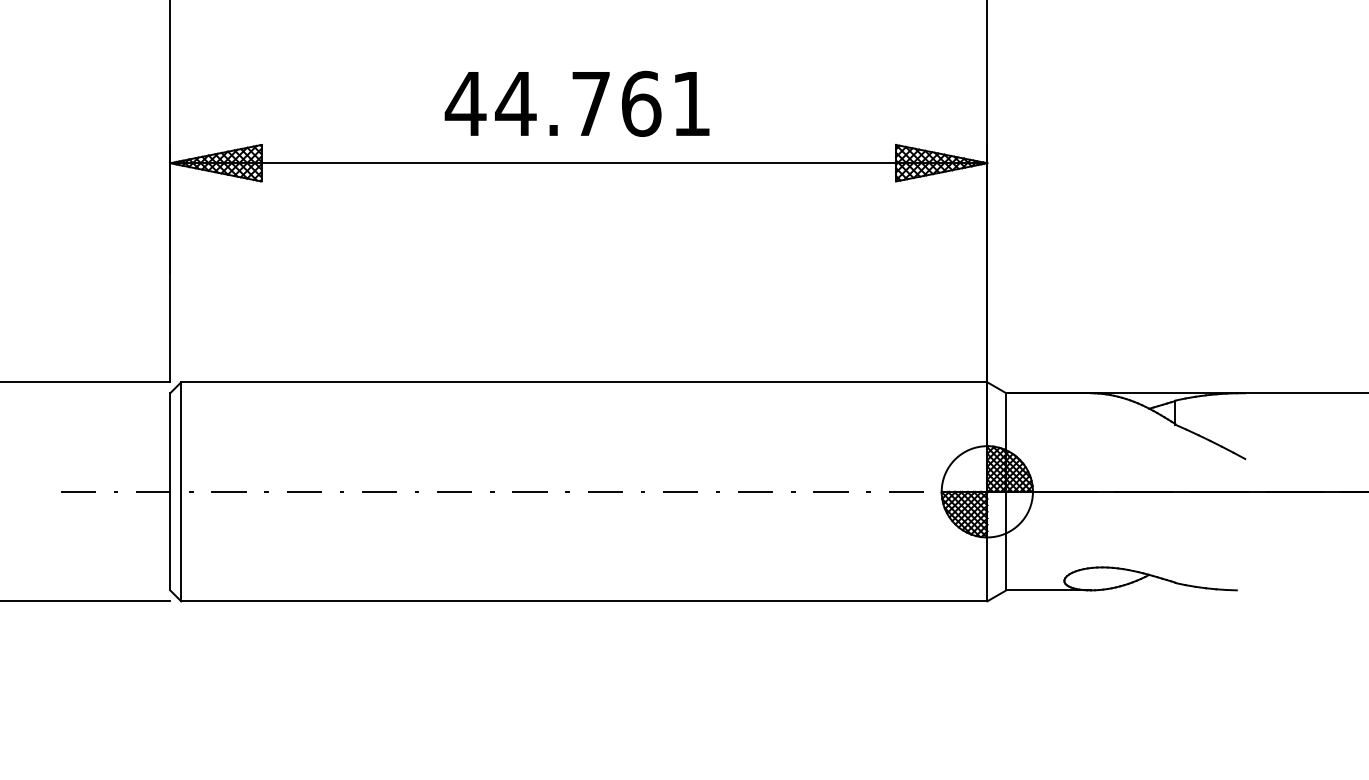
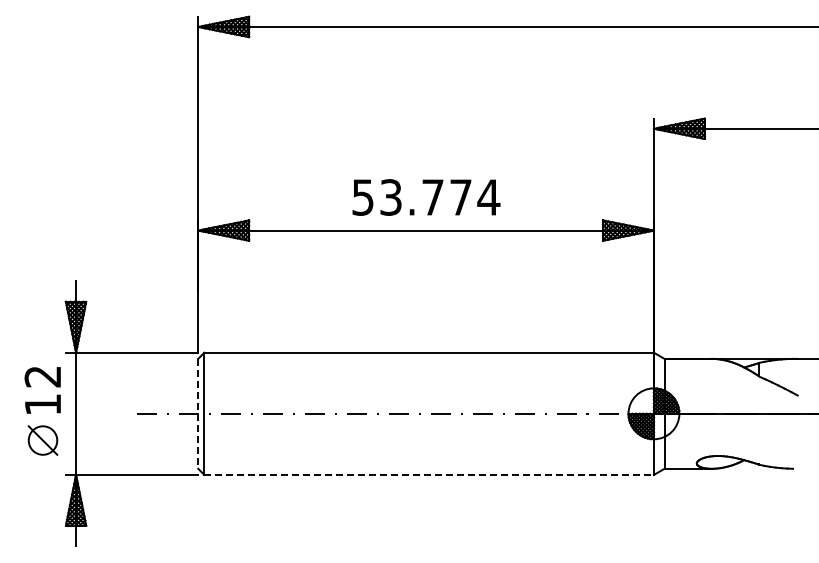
text: (577, 103) -> (425, 197), 44.761 -> 53.774
line: (170, 491) -> (198, 413), solid -> dashed
line: (584, 600) -> (429, 474), solid -> dashed

